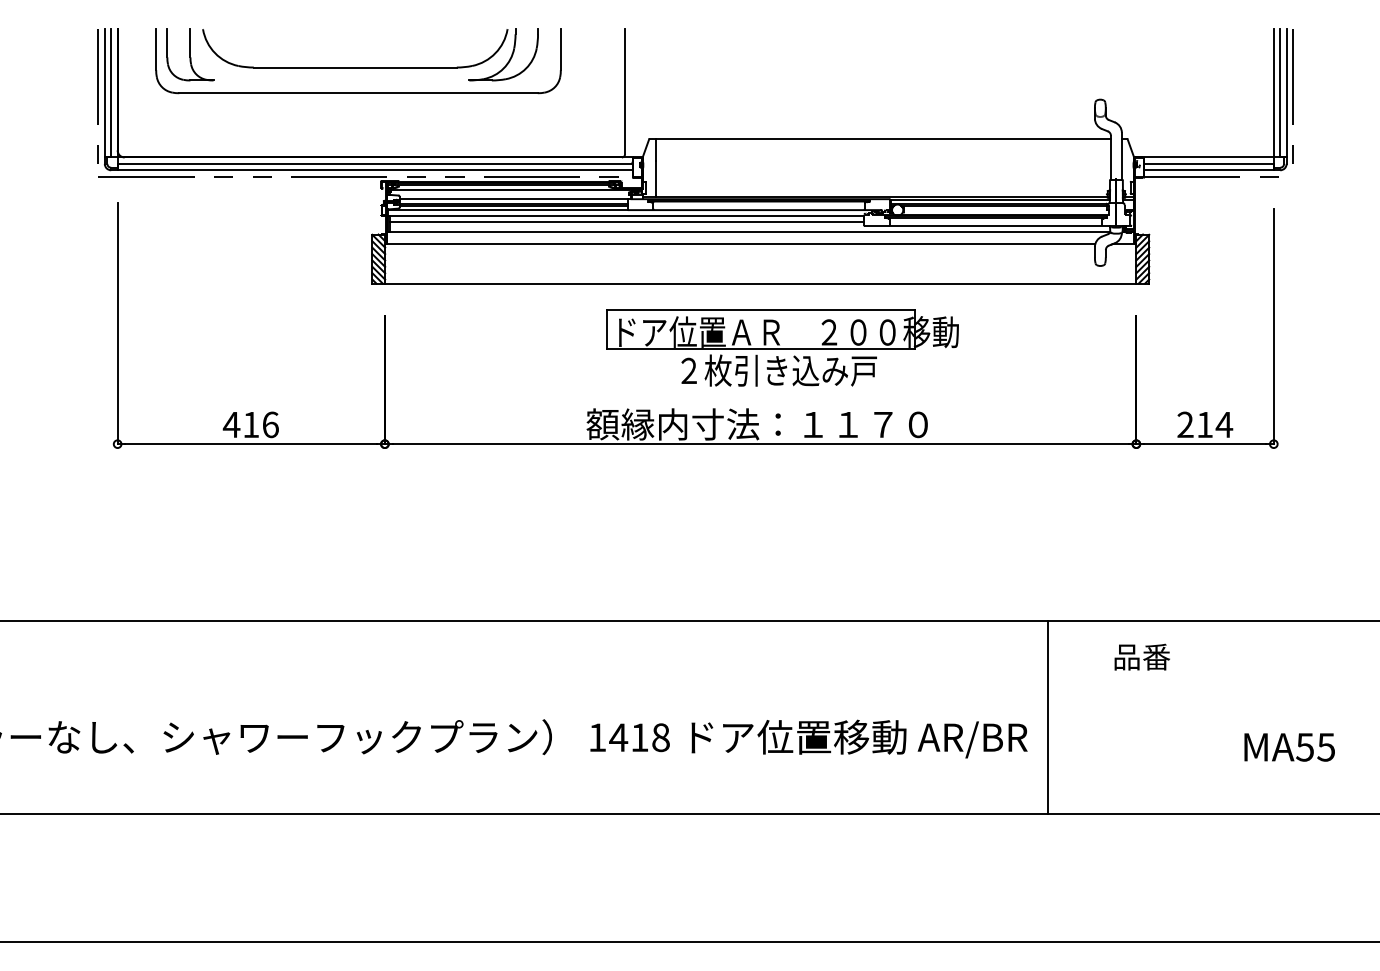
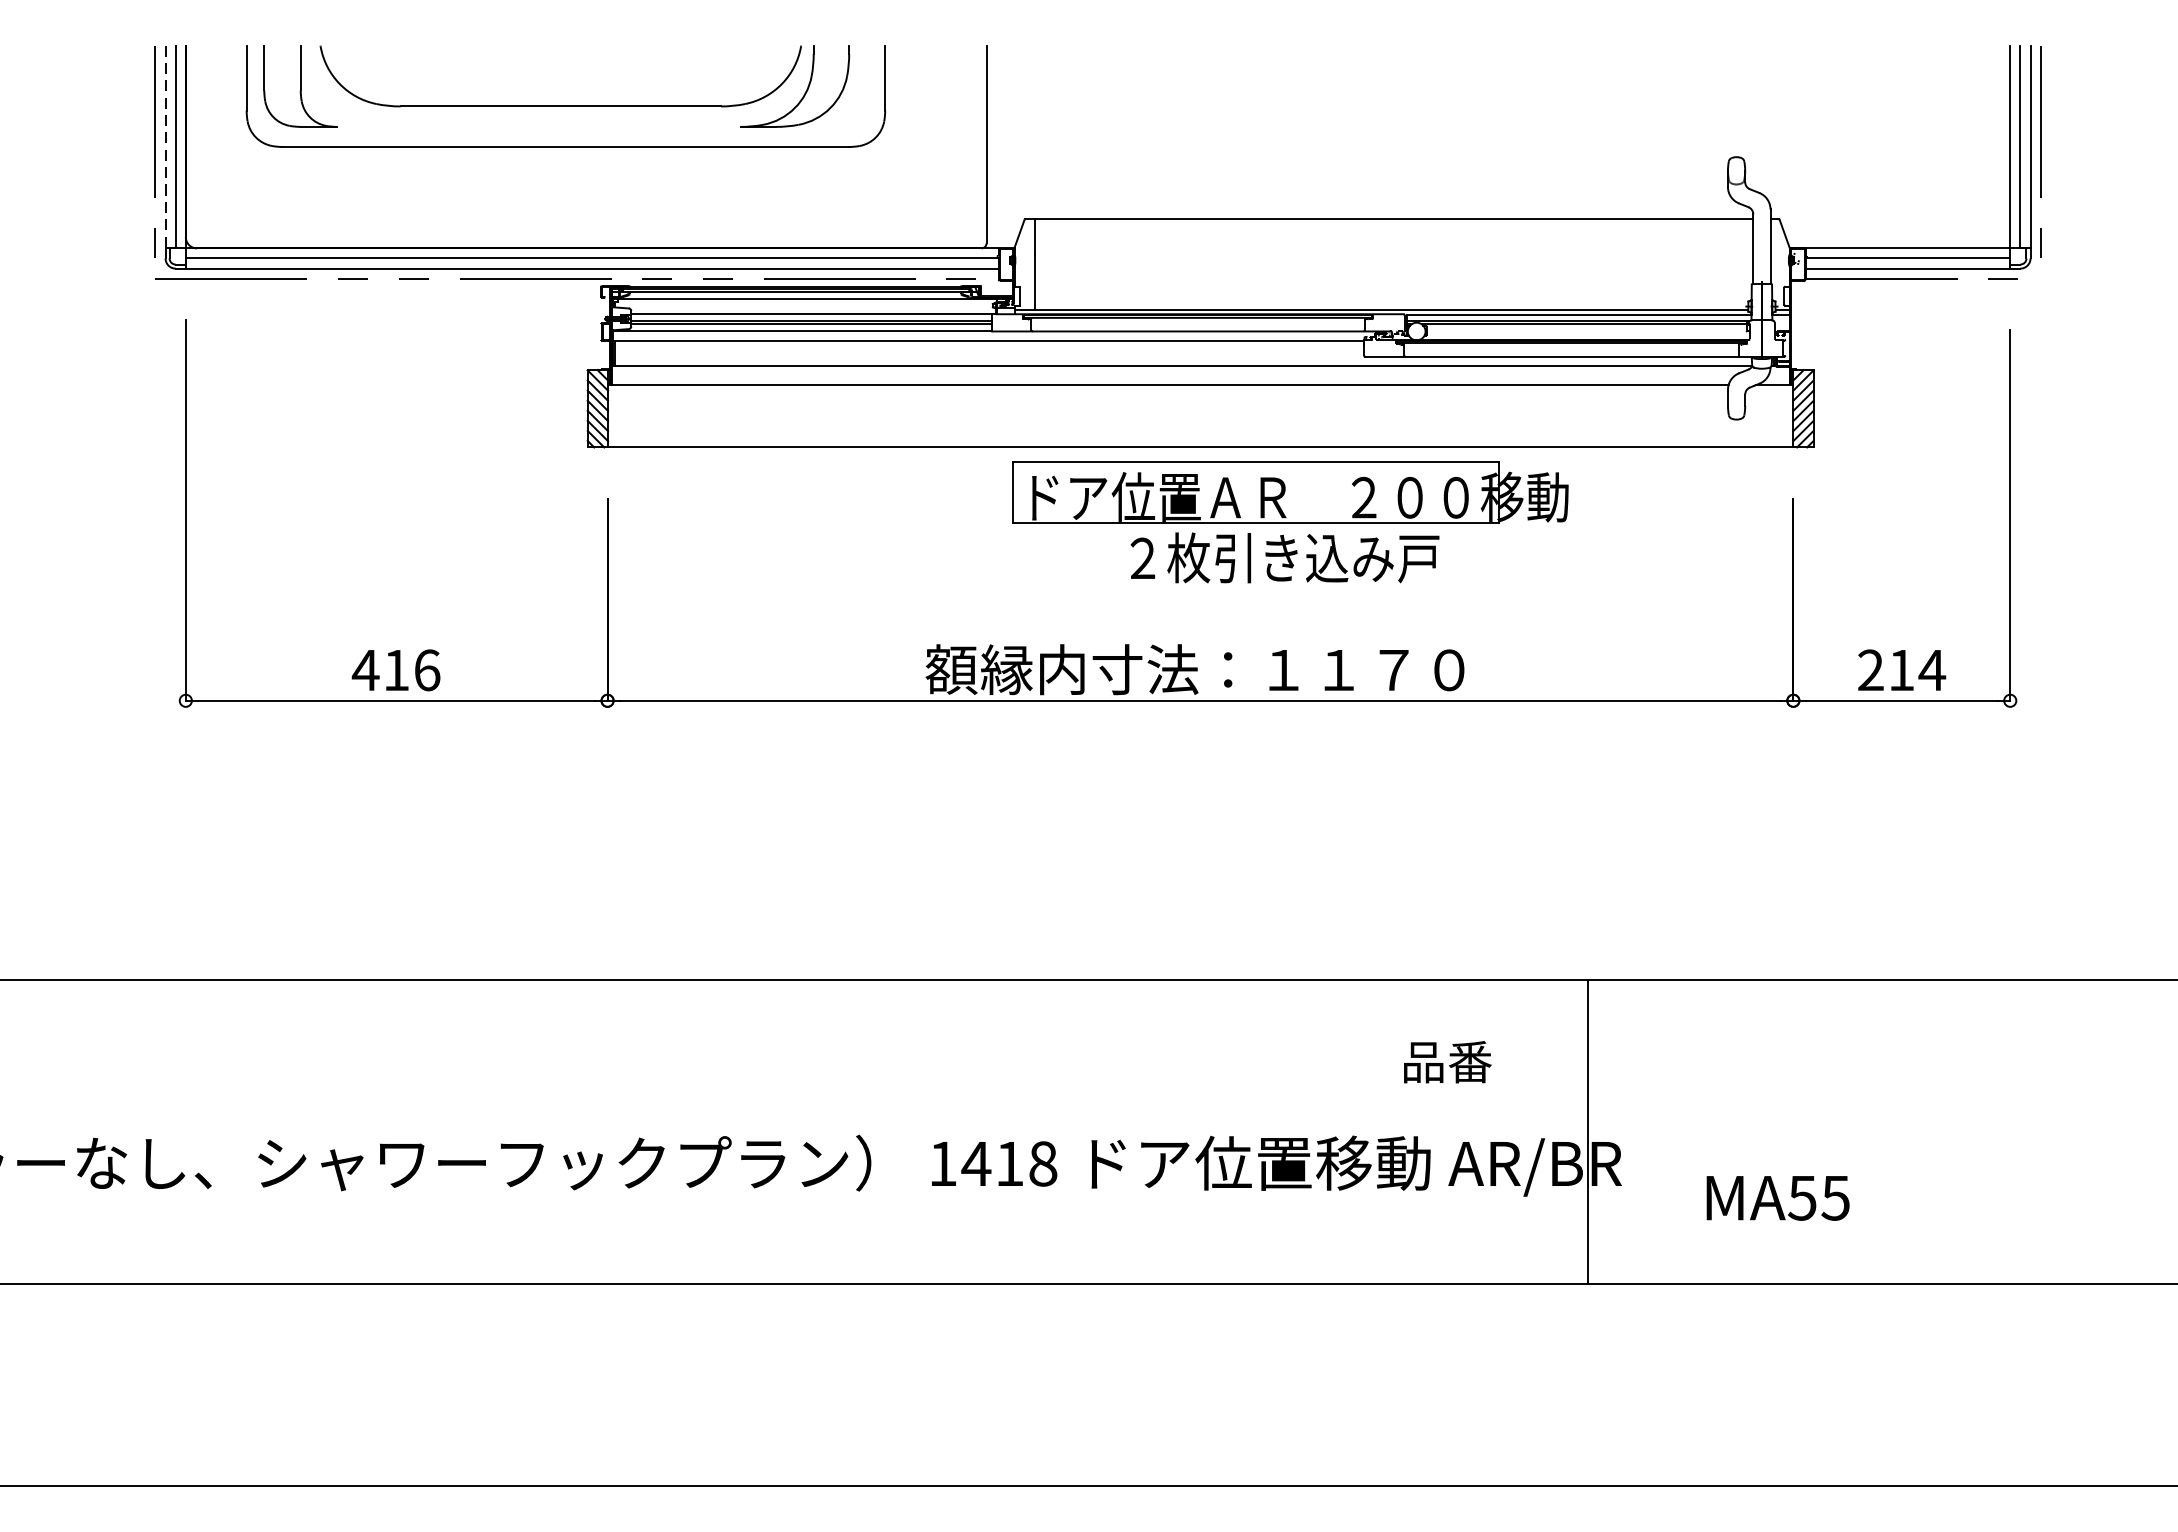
line: (104, 93) -> (165, 147), solid -> dashed
line: (626, 221) -> (988, 349), removed
part: (782, 347) -> (1290, 521), moved
text: (1141, 656) -> (1446, 1061), moved
line: (1047, 716) -> (1586, 1130), moved
text: (1289, 747) -> (1777, 1198), moved

